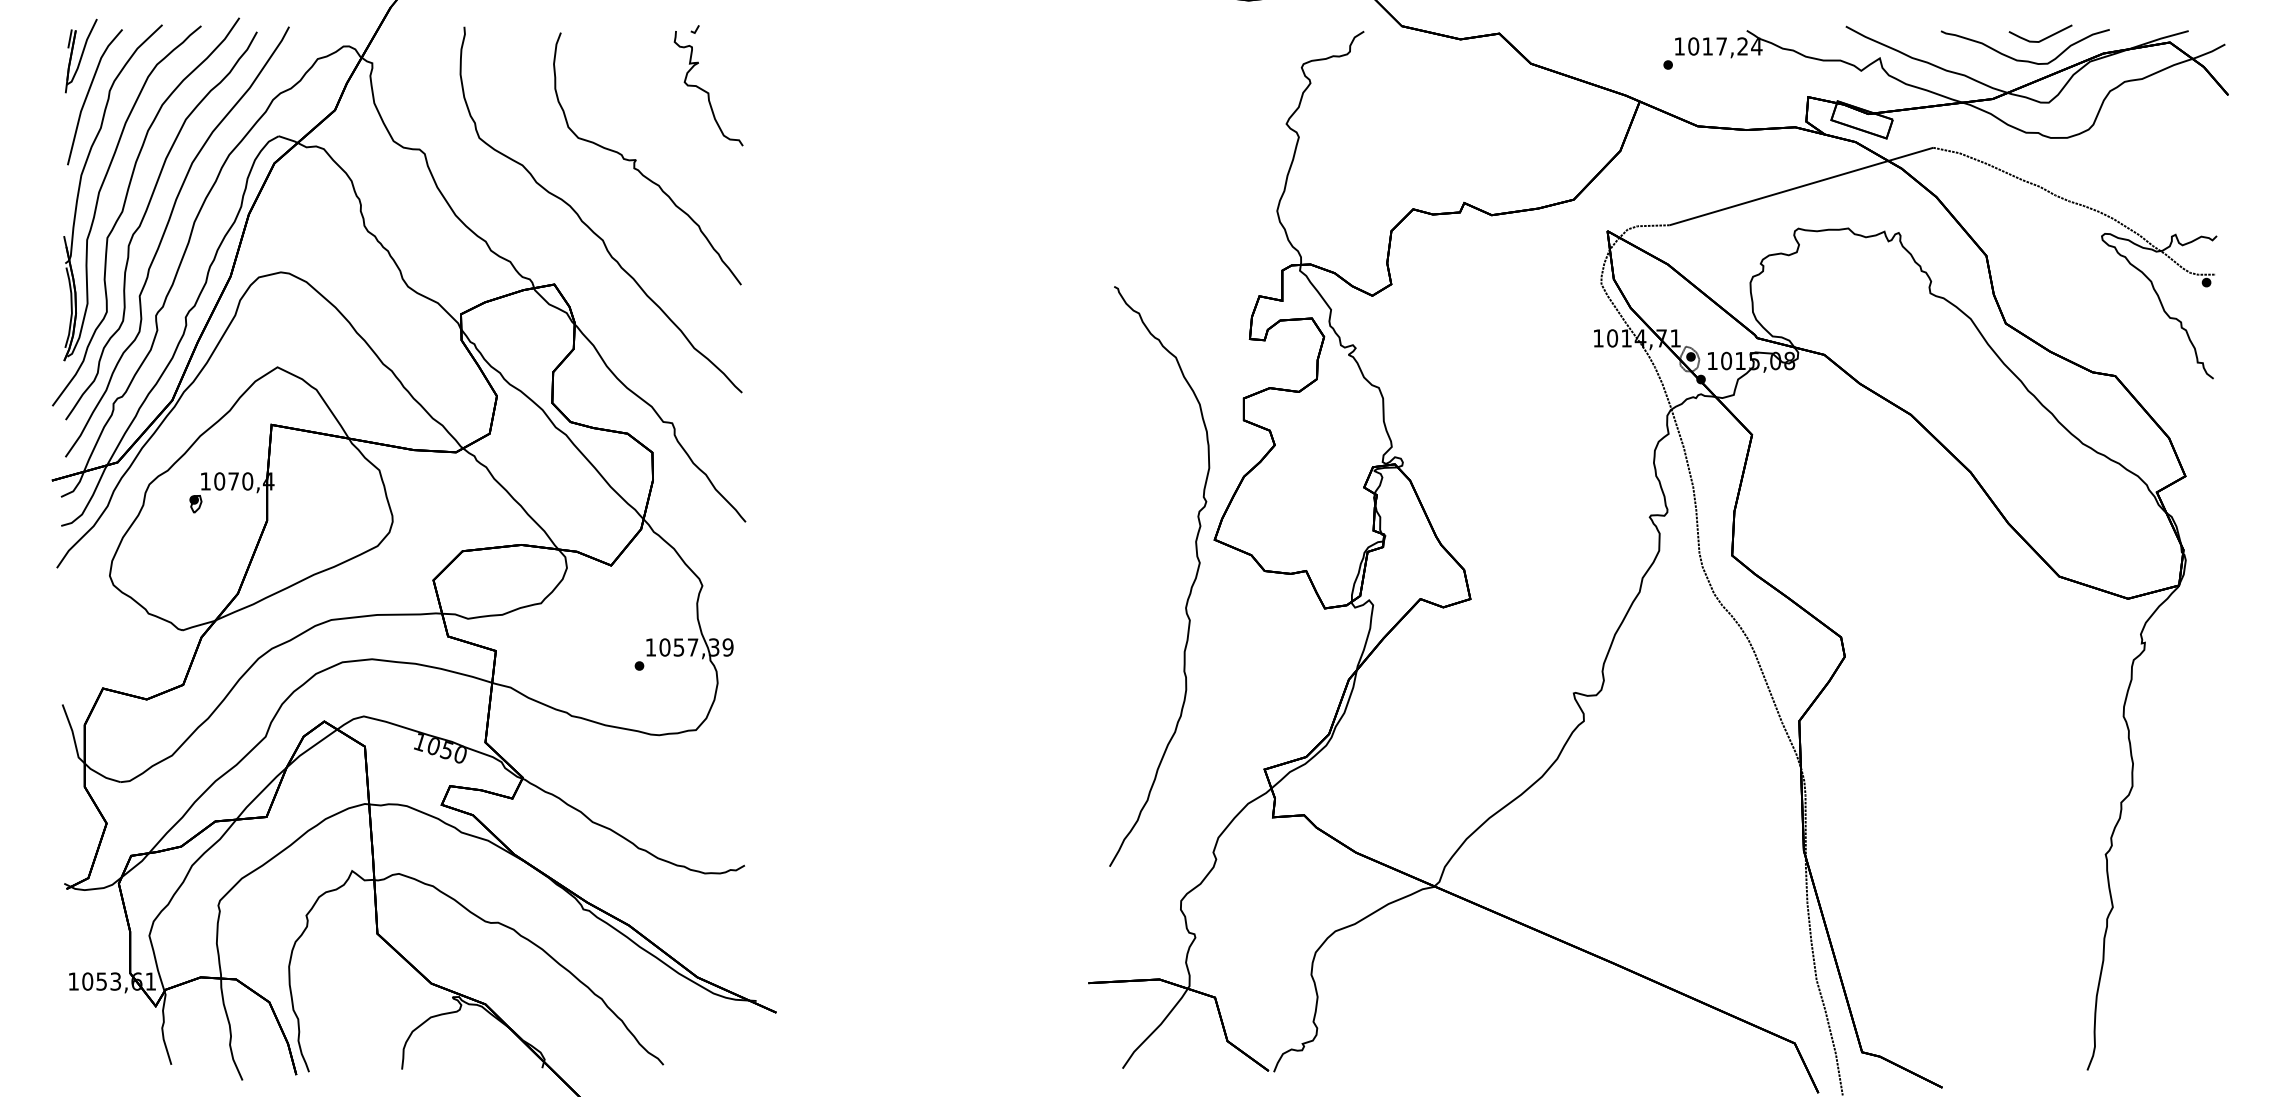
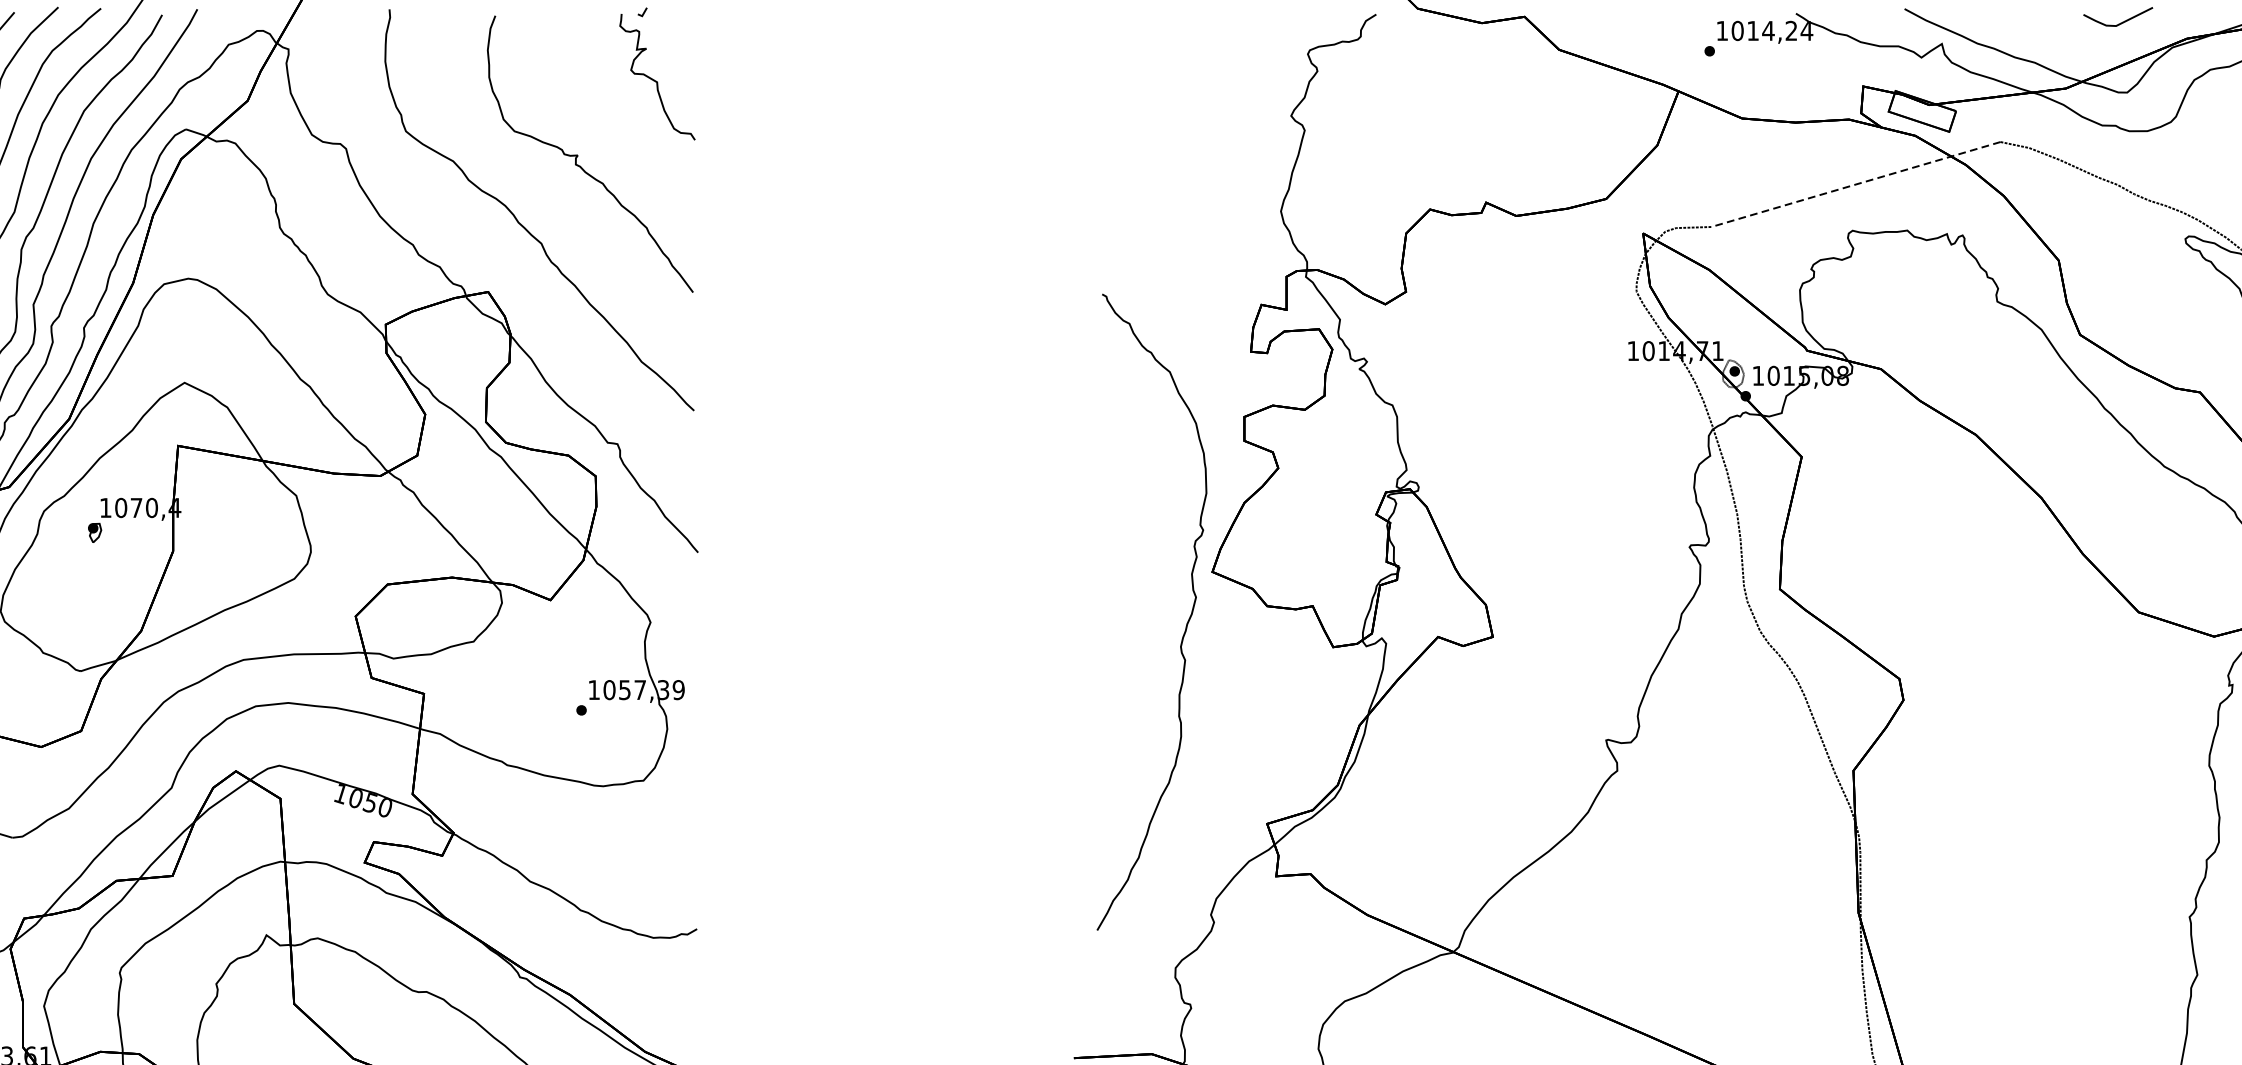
text: (1721, 46) -> (1768, 30), 1017,24 -> 1014,24
curve: (2020, 59) -> (2096, 45), removed
line: (1801, 186) -> (1855, 184), solid -> dashed

